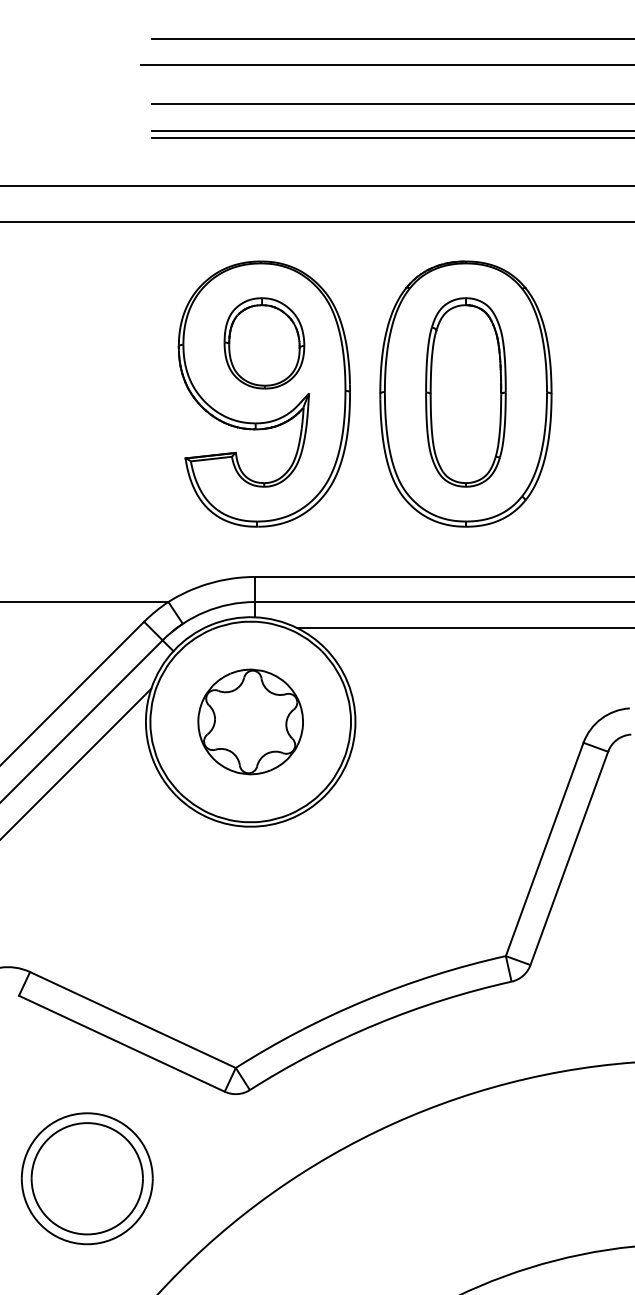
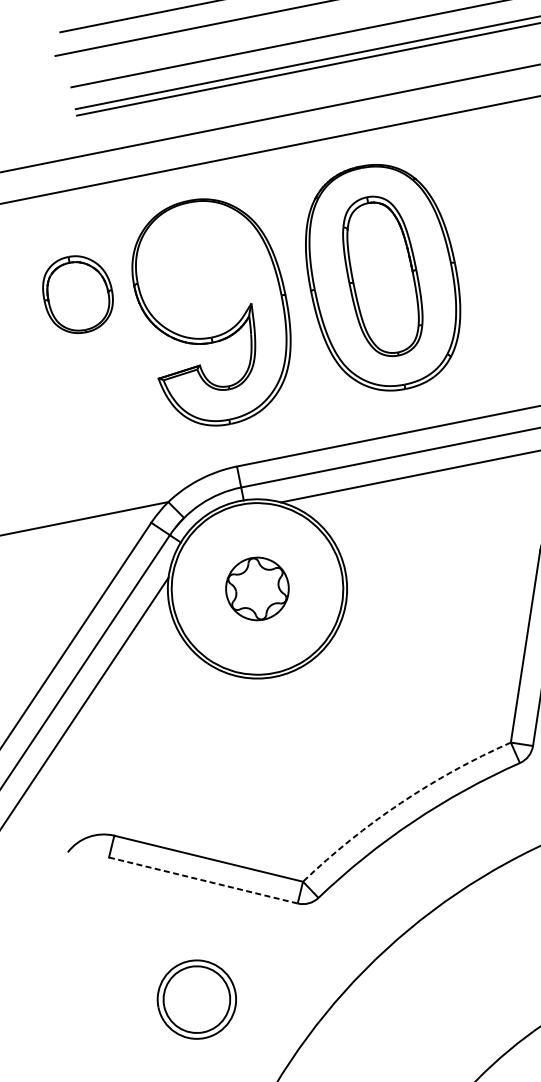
part: (264, 343) -> (78, 294), moved
part: (250, 721) -> (257, 588), size x0.7
arc: (365, 1000) -> (400, 803), solid -> dashed
line: (122, 1043) -> (203, 880), solid -> dashed
part: (86, 1178) -> (196, 999), size x0.7

